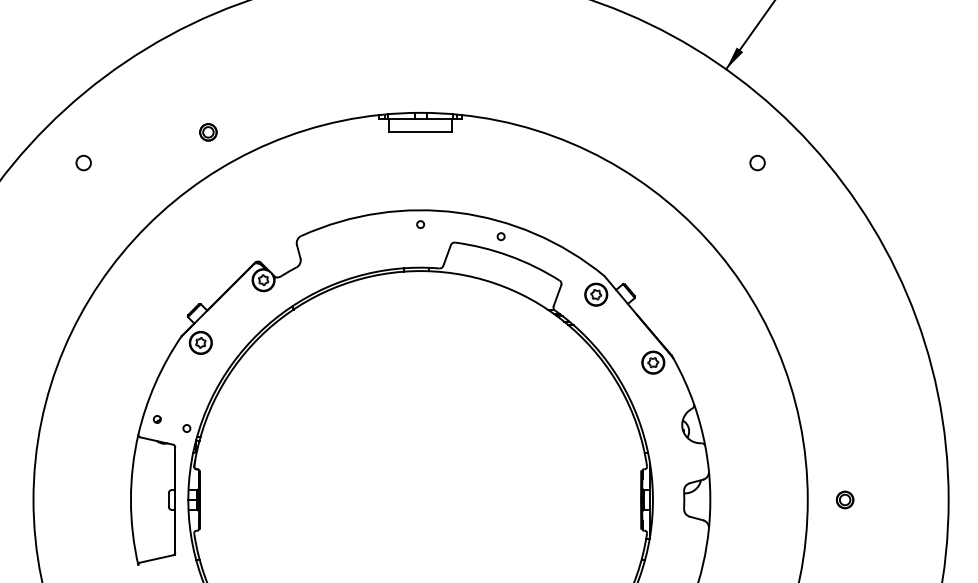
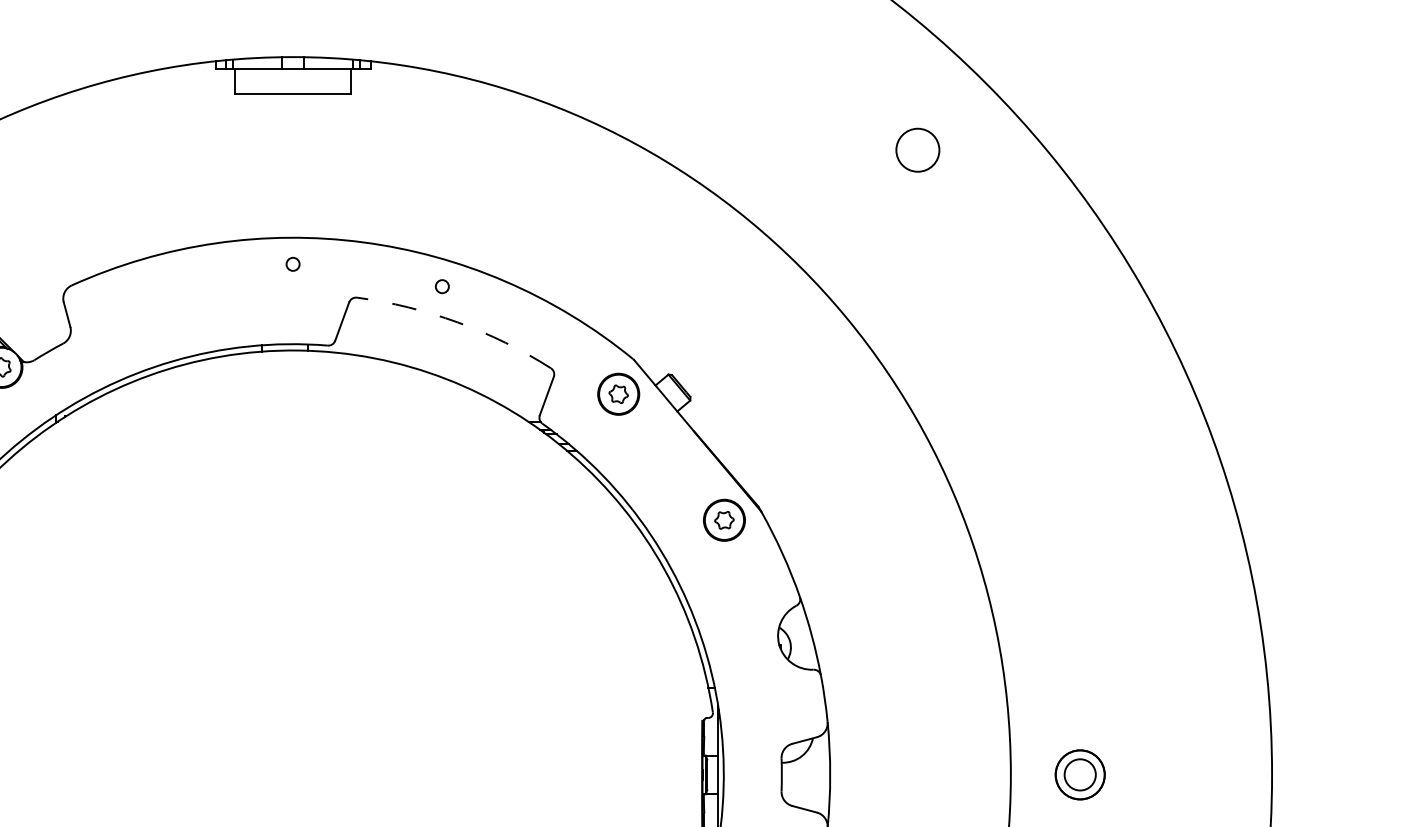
circle: (757, 162) -> (917, 149), size x1.6
arc: (509, 255) -> (457, 321), solid -> dashed
part: (844, 499) -> (1078, 773), size x1.6

